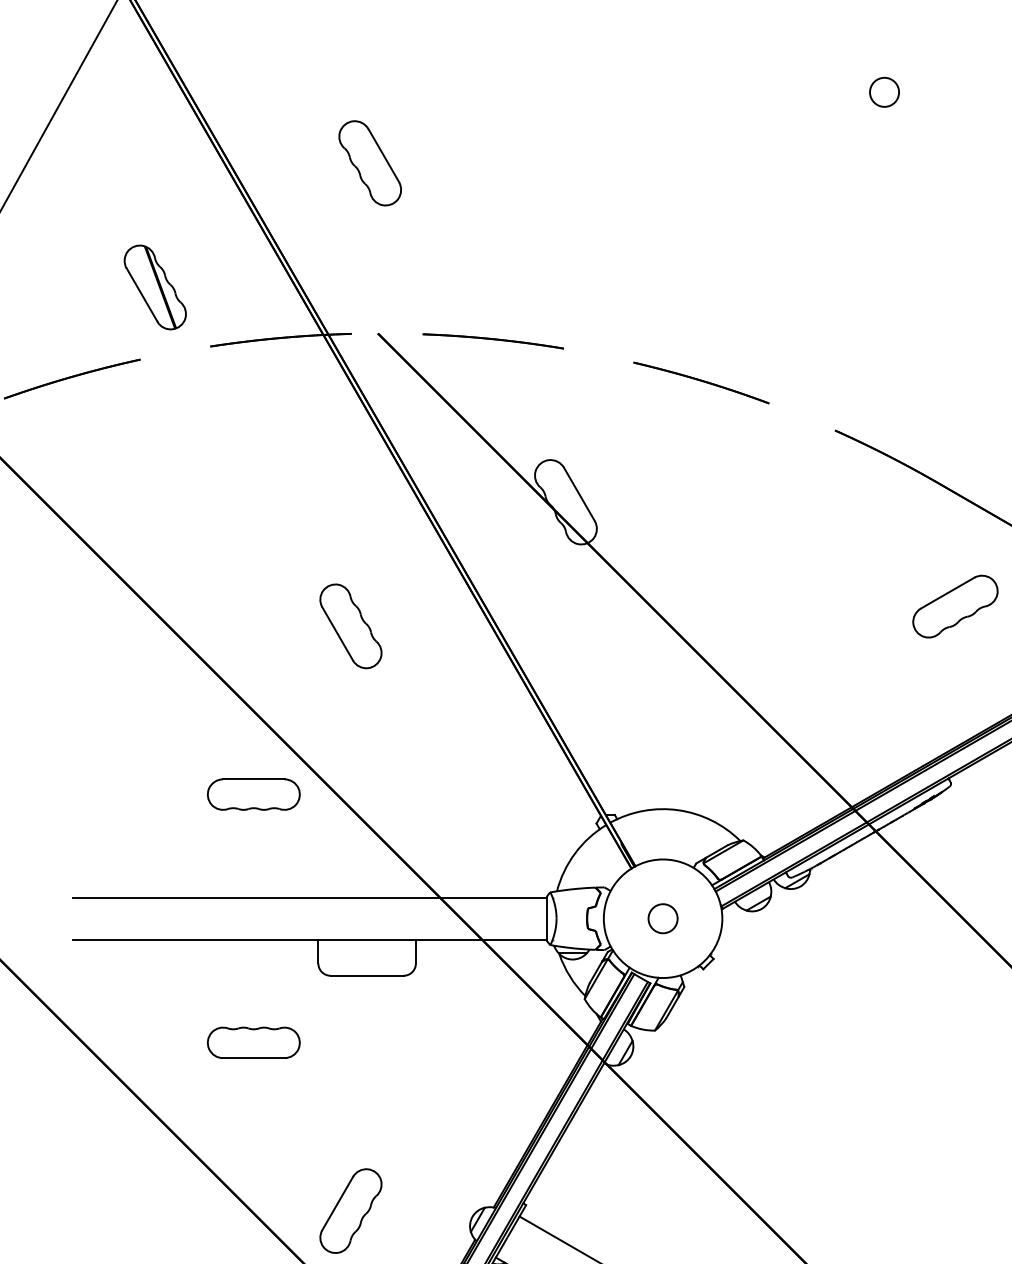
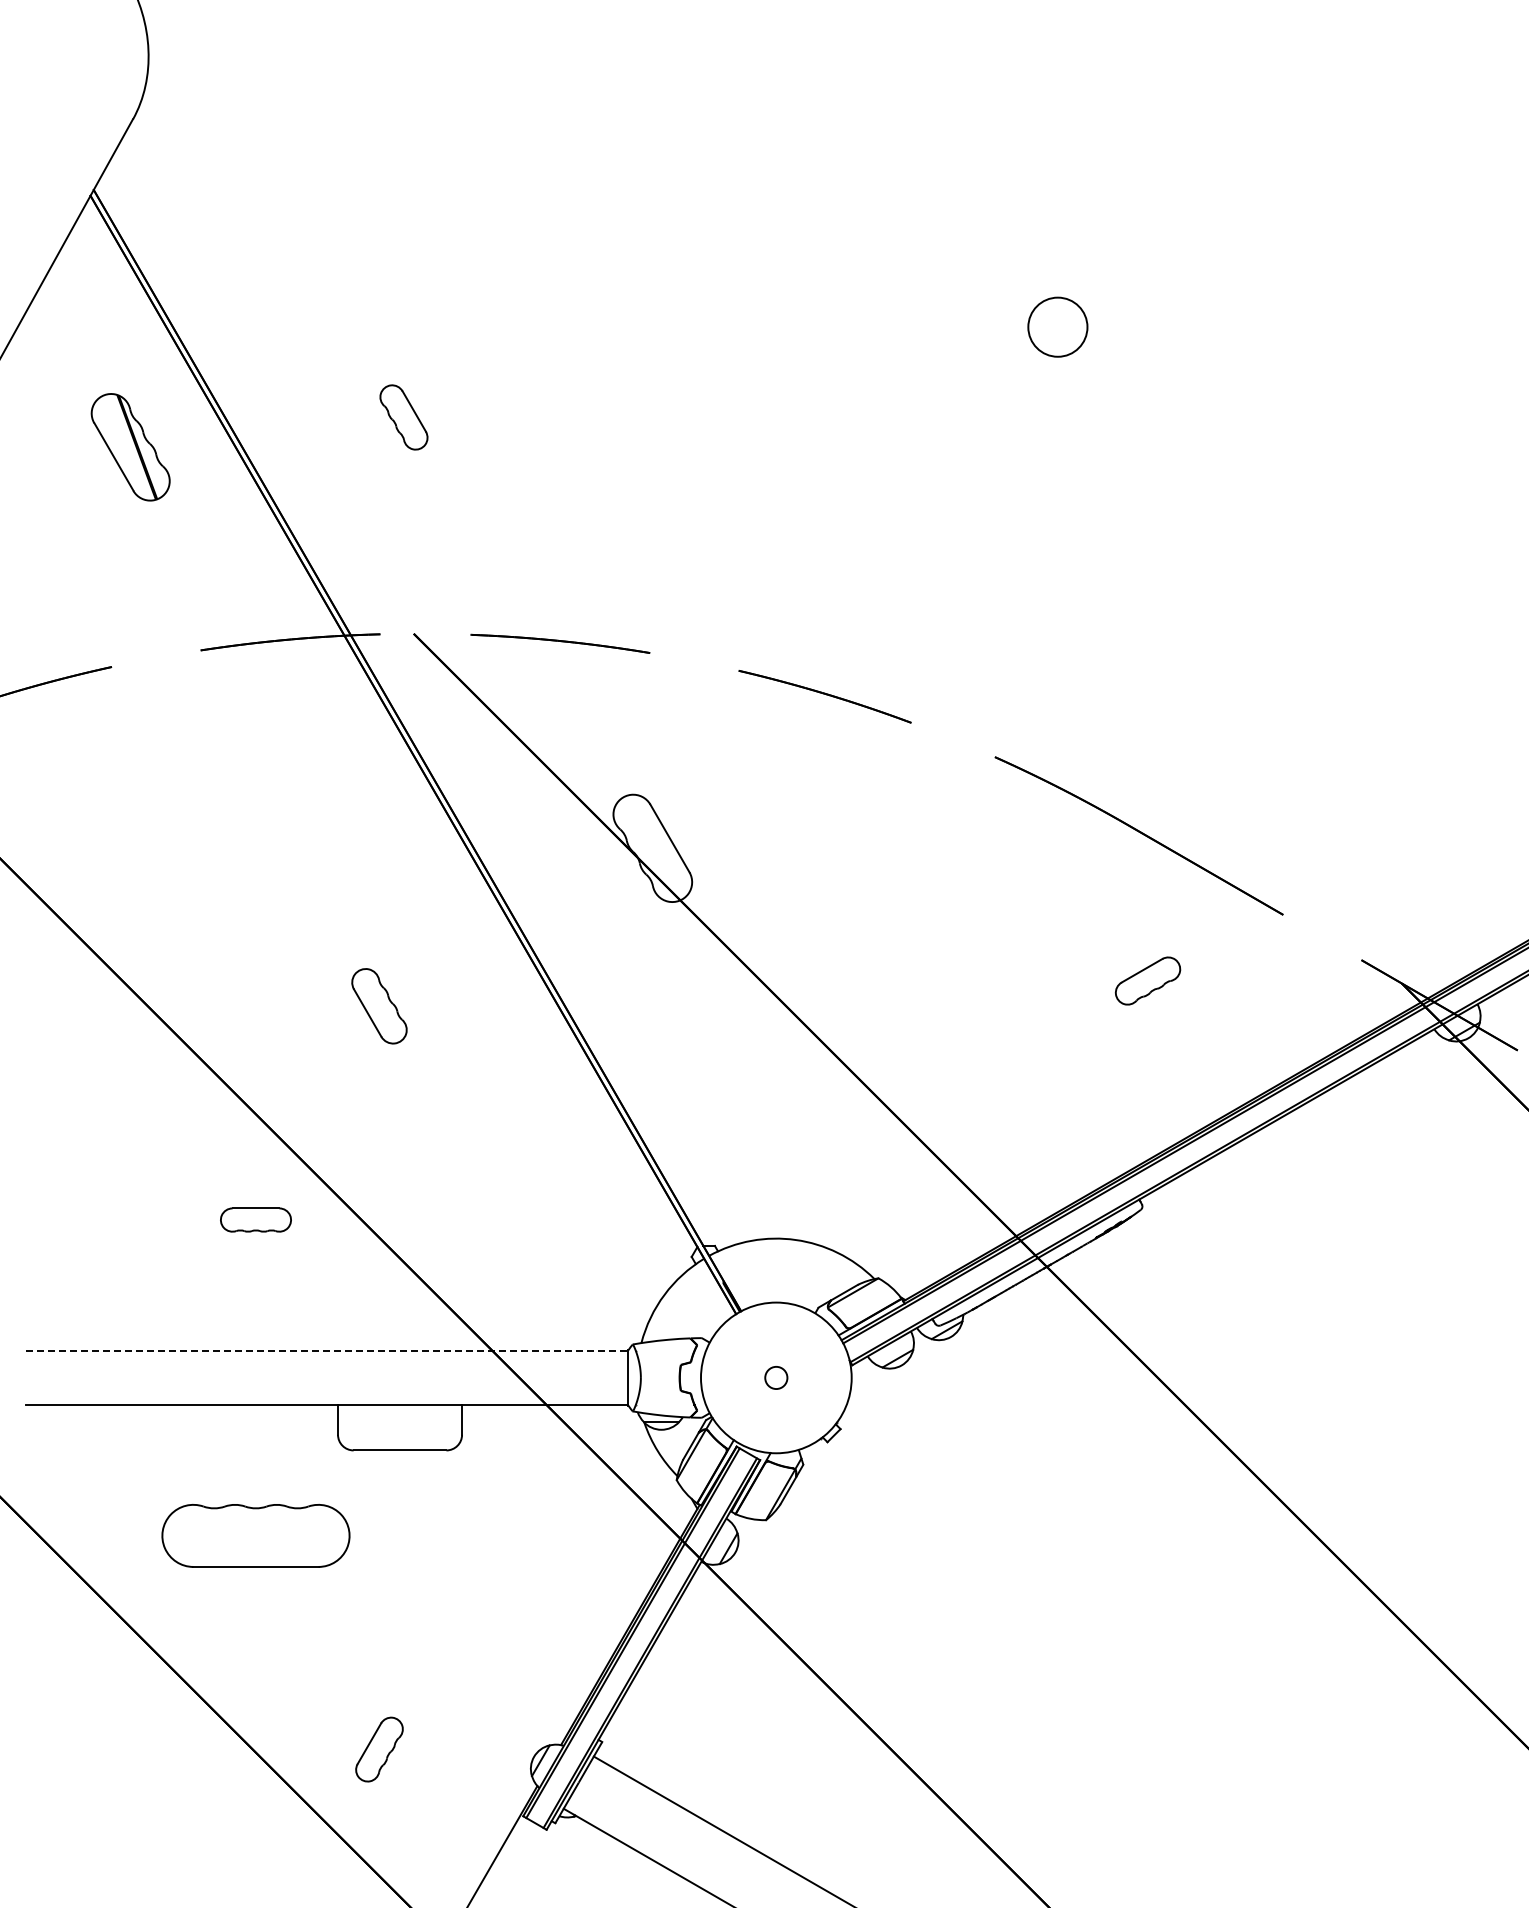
circle: (884, 91) -> (1057, 326), size x1.6
part: (369, 163) -> (403, 417), size x0.6
part: (155, 287) -> (130, 447), moved
part: (955, 606) -> (1147, 980), size x0.6
part: (350, 626) -> (379, 1006), size x0.7
part: (253, 794) -> (255, 1219), size x0.6
line: (310, 897) -> (327, 1350), solid -> dashed
circle: (662, 918) -> (775, 1377), size x0.6
part: (253, 1042) -> (255, 1535), size x1.6
part: (350, 1210) -> (379, 1749), size x0.6

